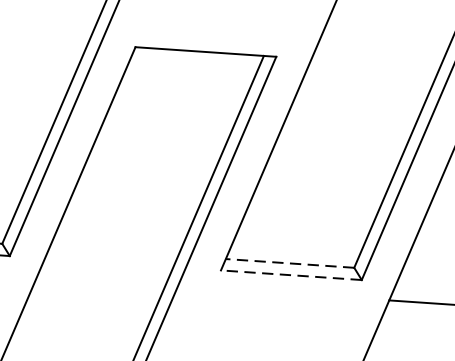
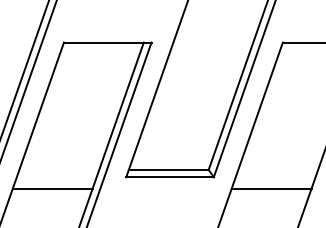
line: (289, 262) -> (168, 169), dashed -> solid
line: (292, 275) -> (170, 177), dashed -> solid
line: (101, 280) -> (52, 188), added

